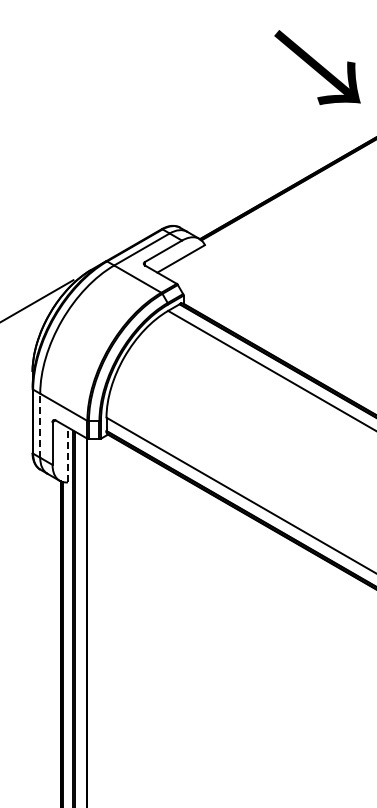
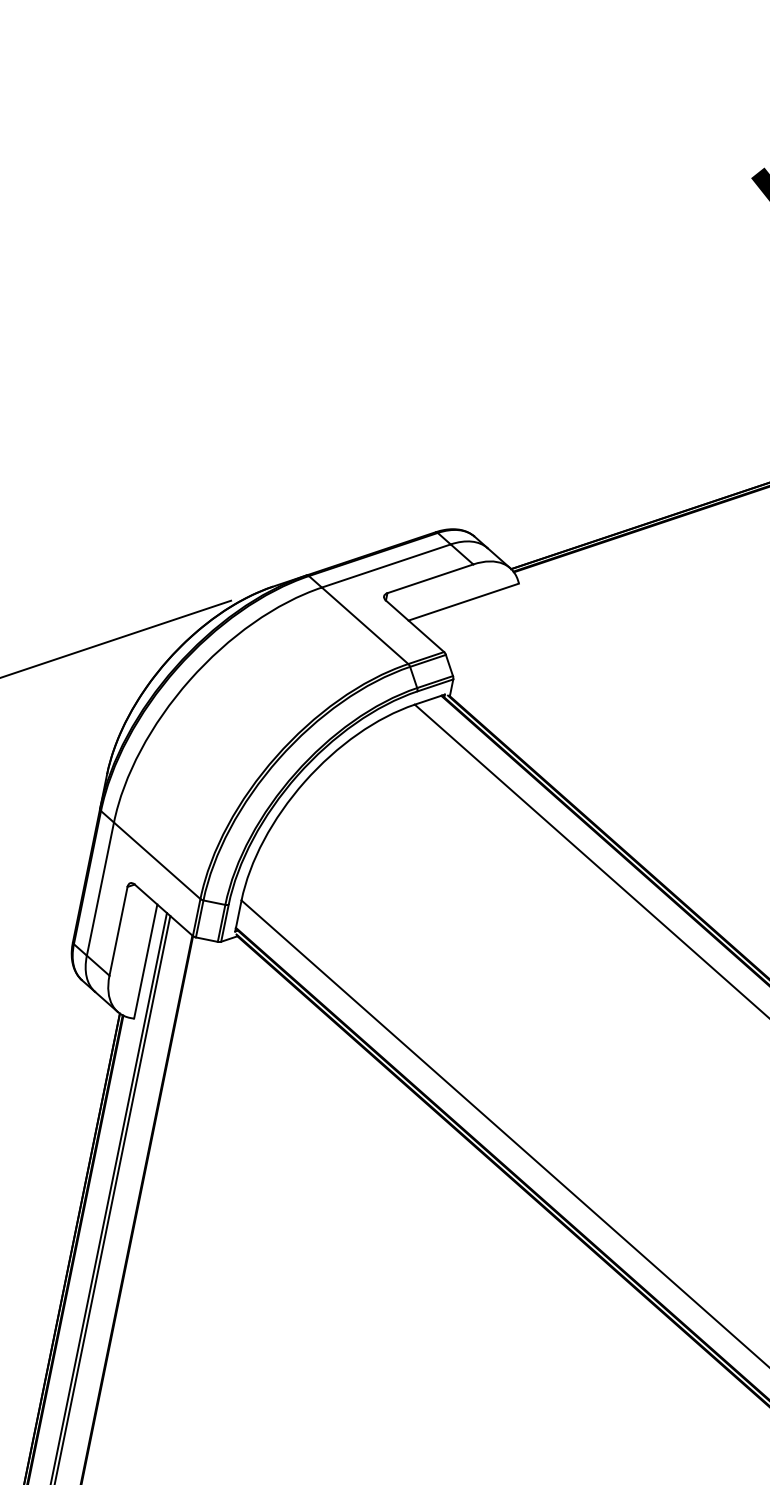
line: (40, 425) -> (101, 888), dashed -> solid
line: (67, 454) -> (144, 960), dashed -> solid

